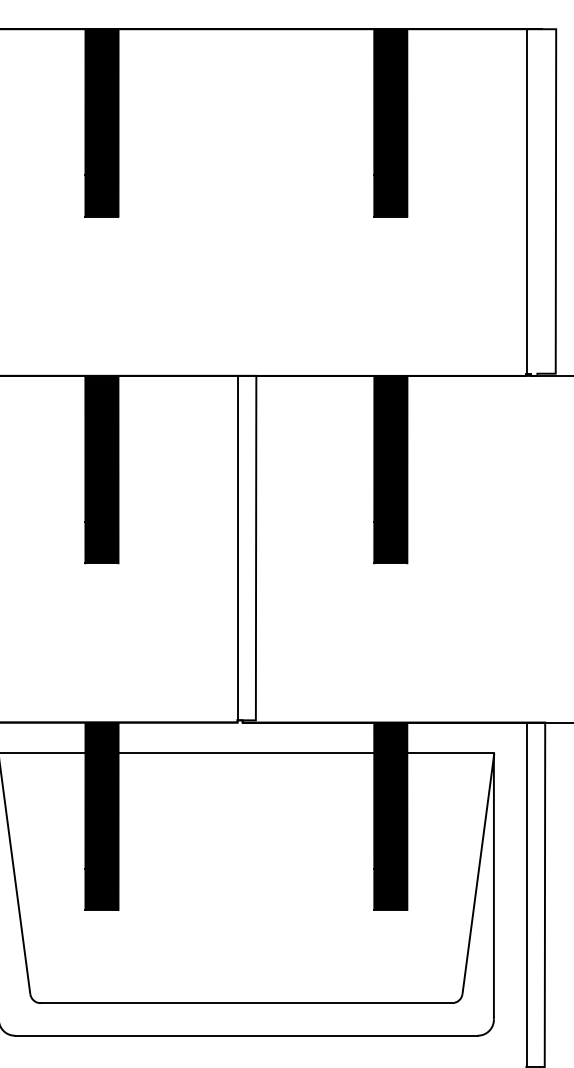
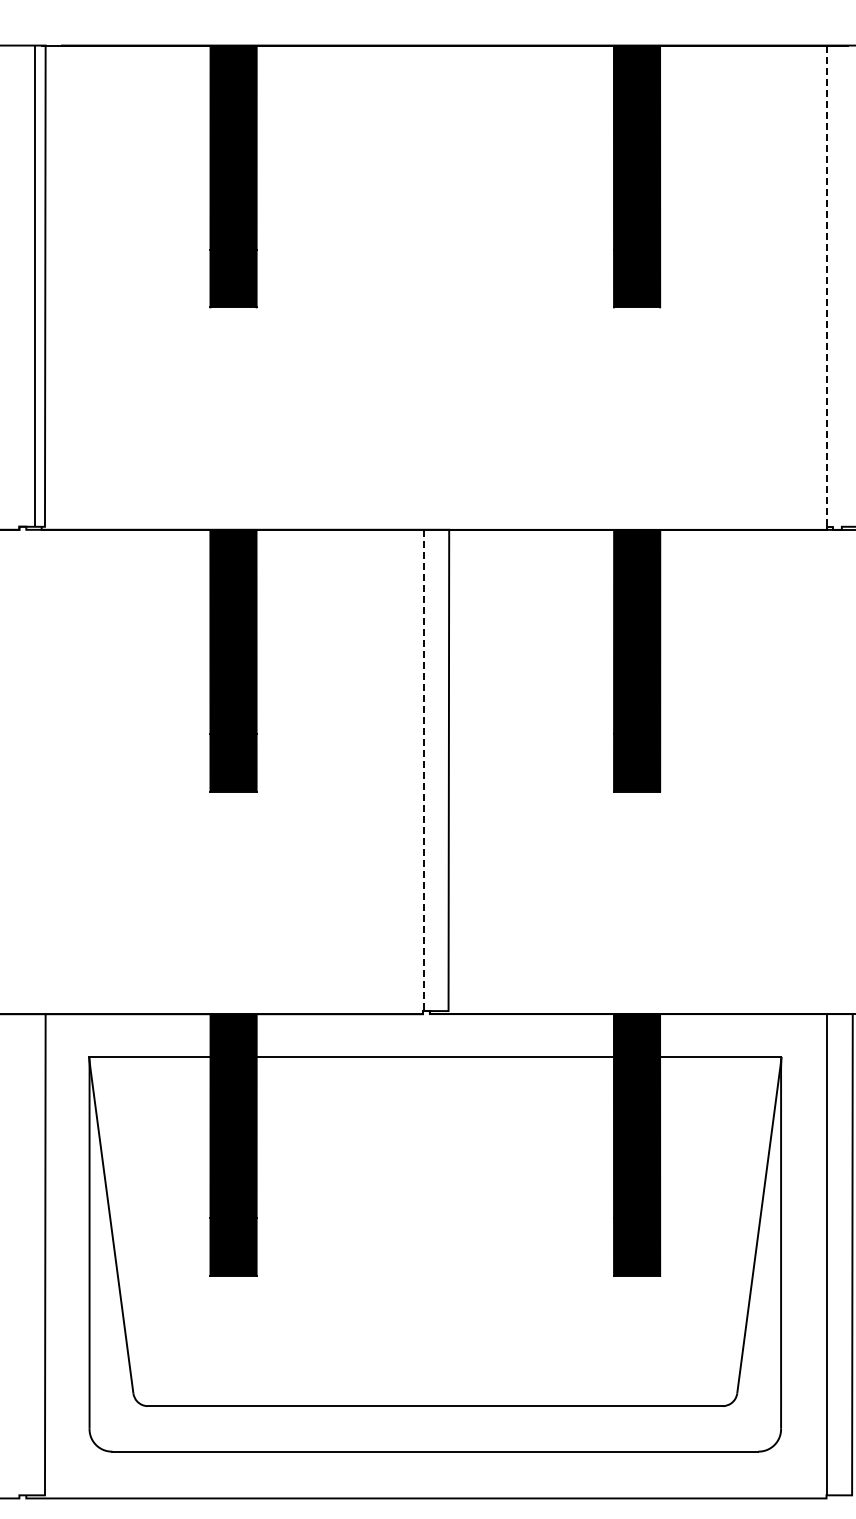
line: (527, 201) -> (827, 286), solid -> dashed
line: (237, 548) -> (423, 770), solid -> dashed

